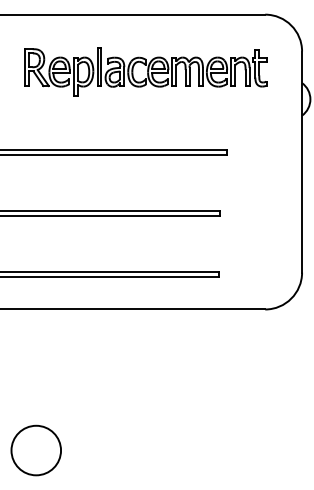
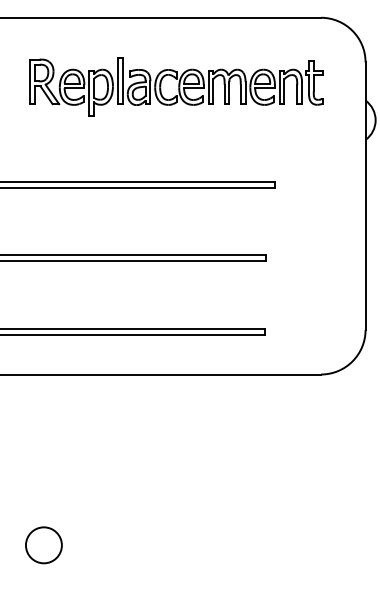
circle: (35, 450) -> (43, 545), size x0.6

